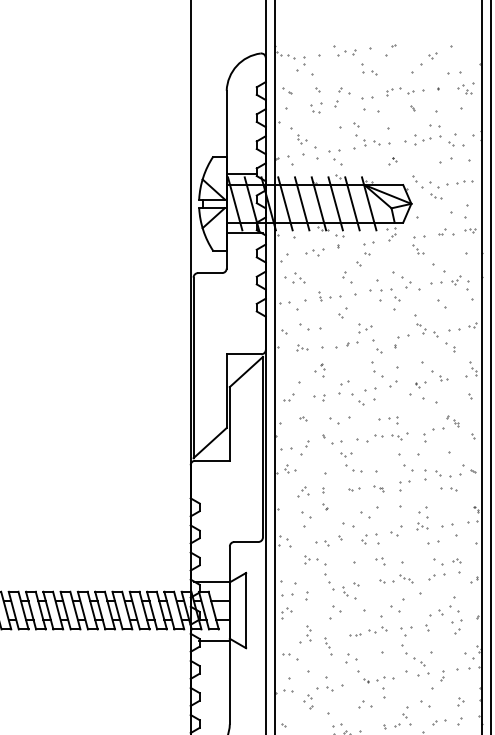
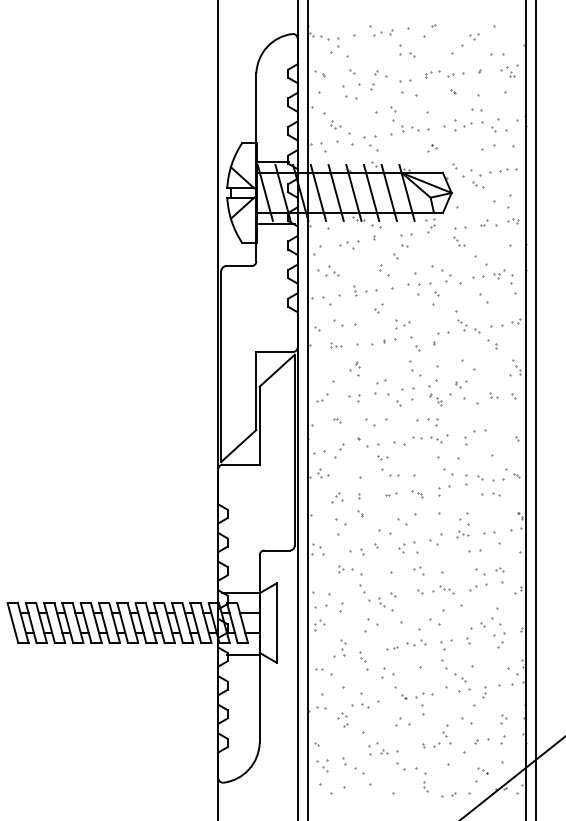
part: (316, 107) -> (351, 91), size x1.6
part: (443, 378) -> (493, 395), moved
part: (452, 420) -> (435, 399), moved

